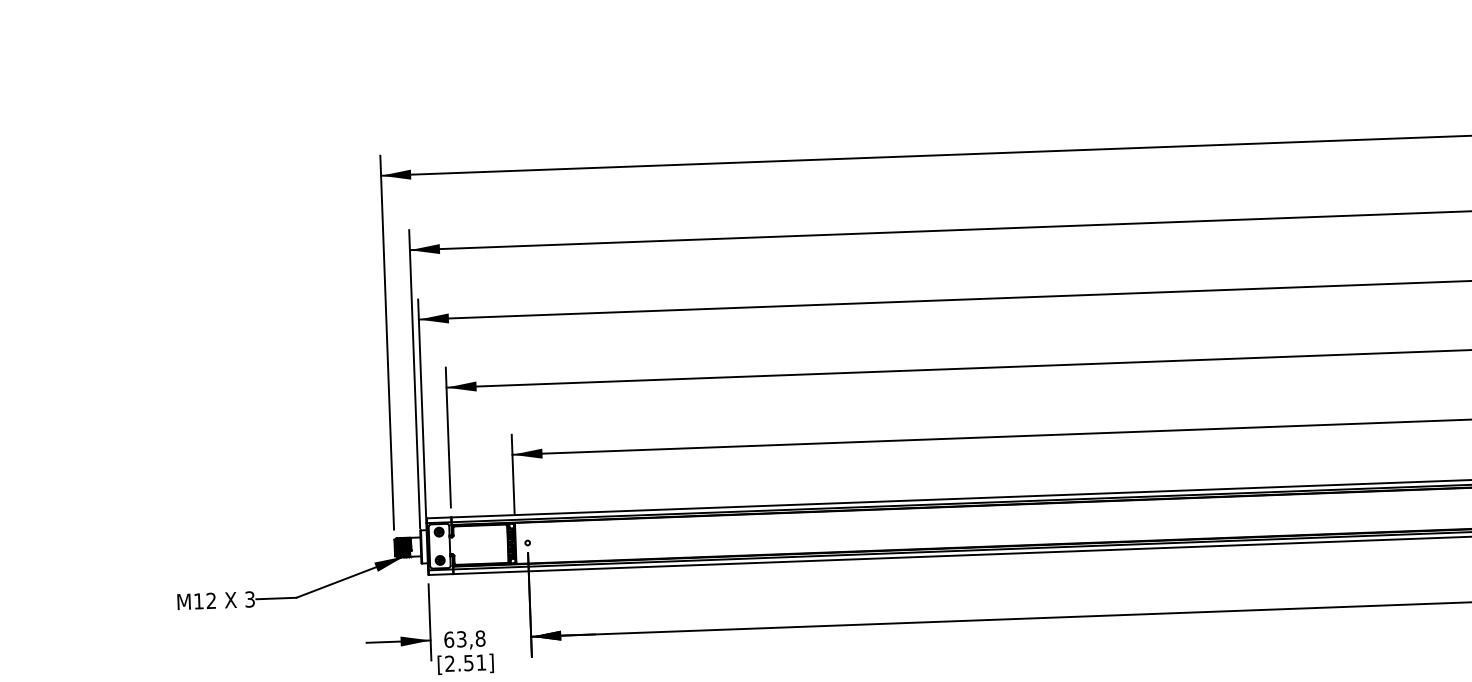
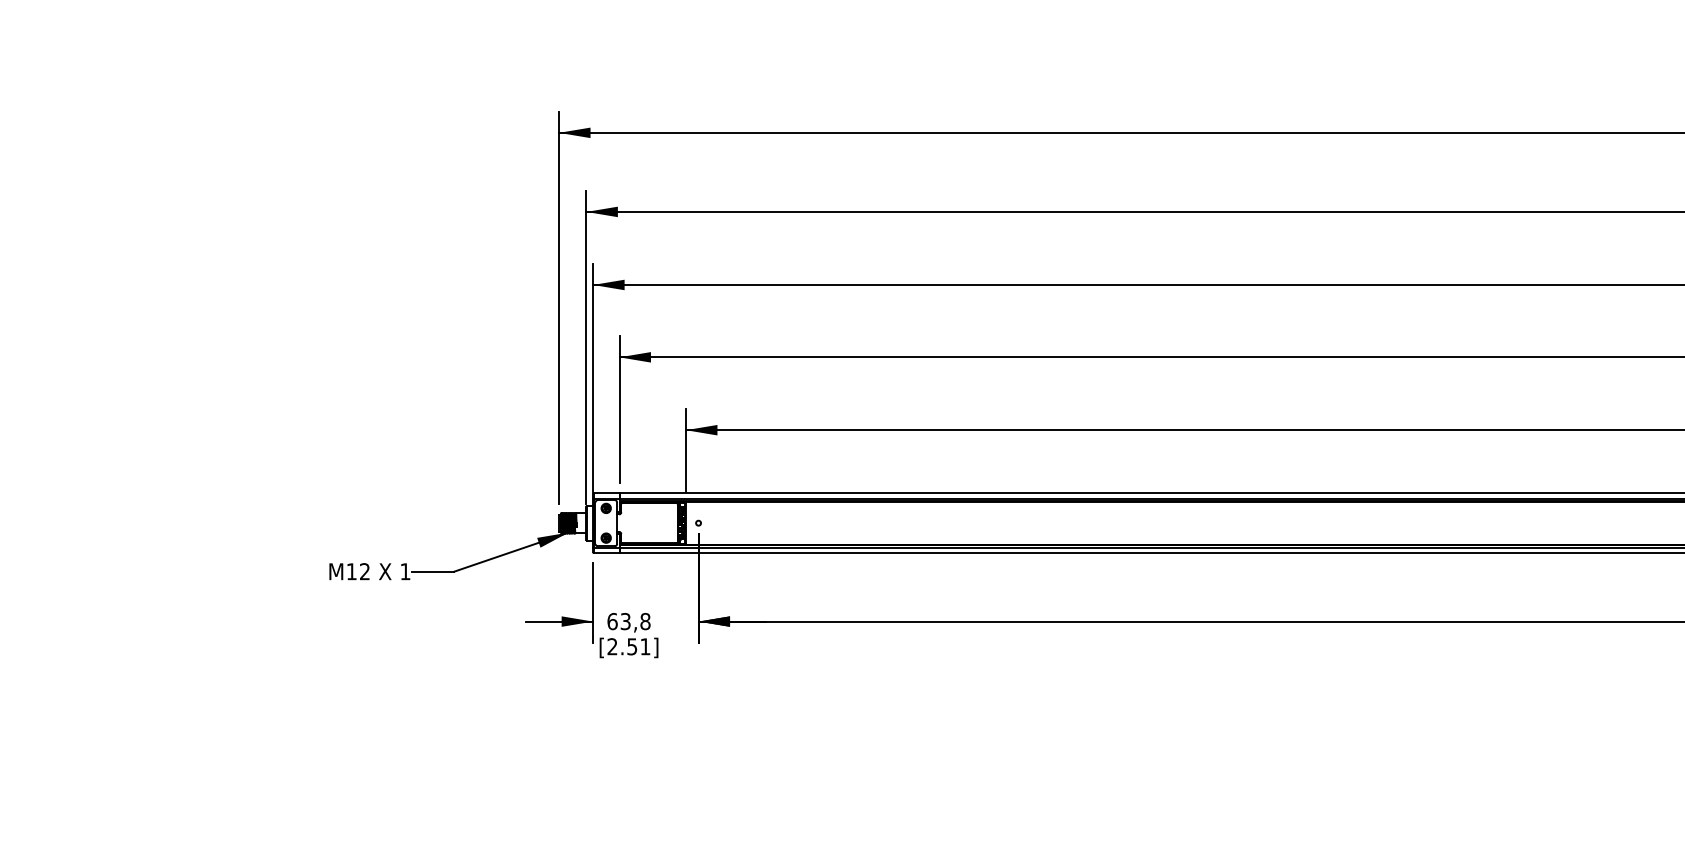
text: (250, 599) -> (405, 571), 3 -> 1

